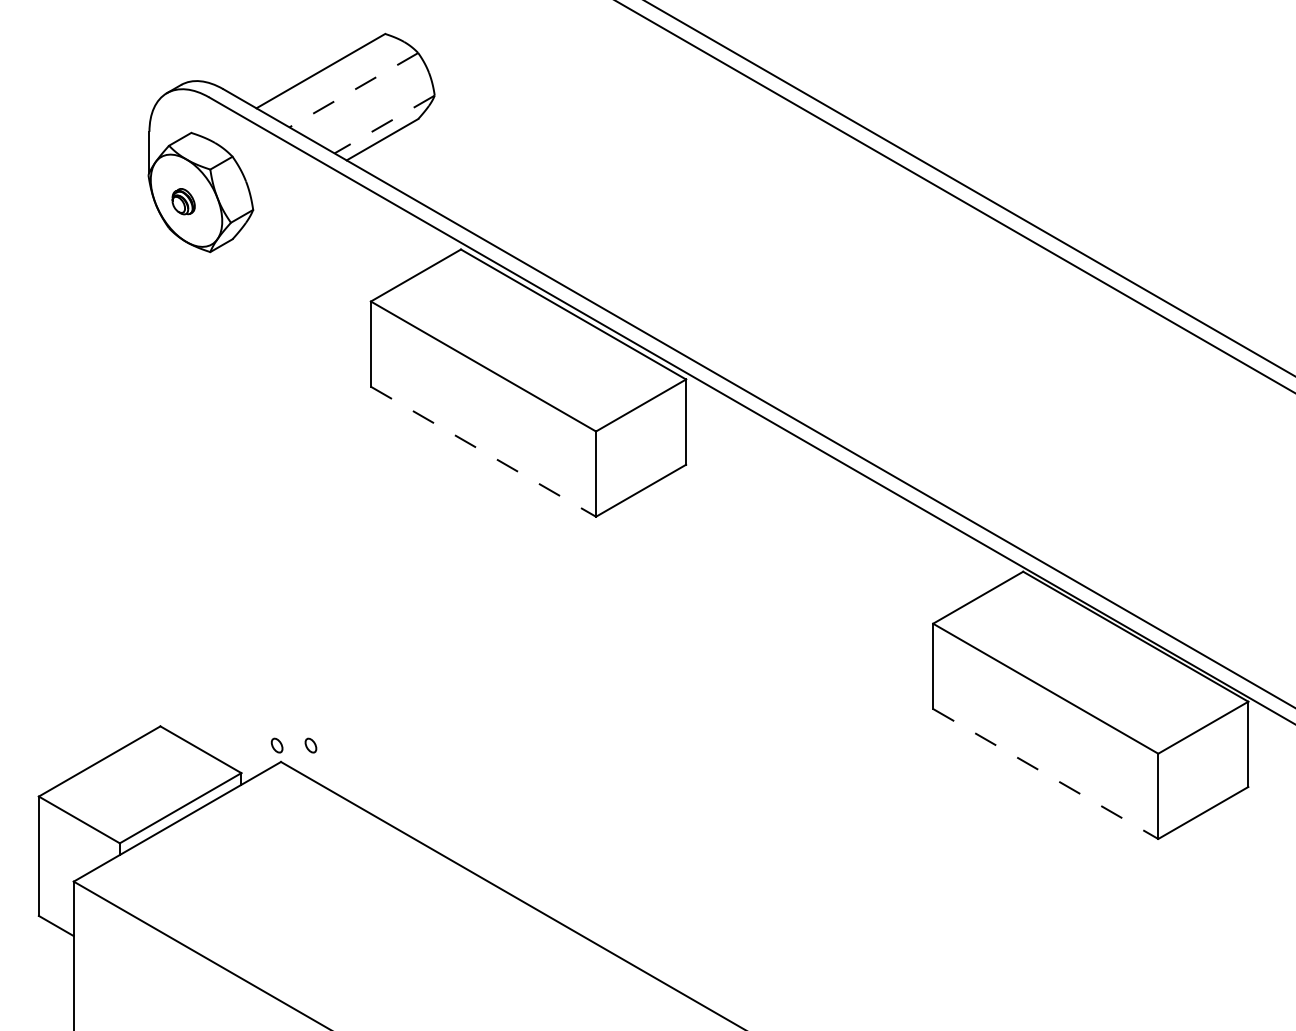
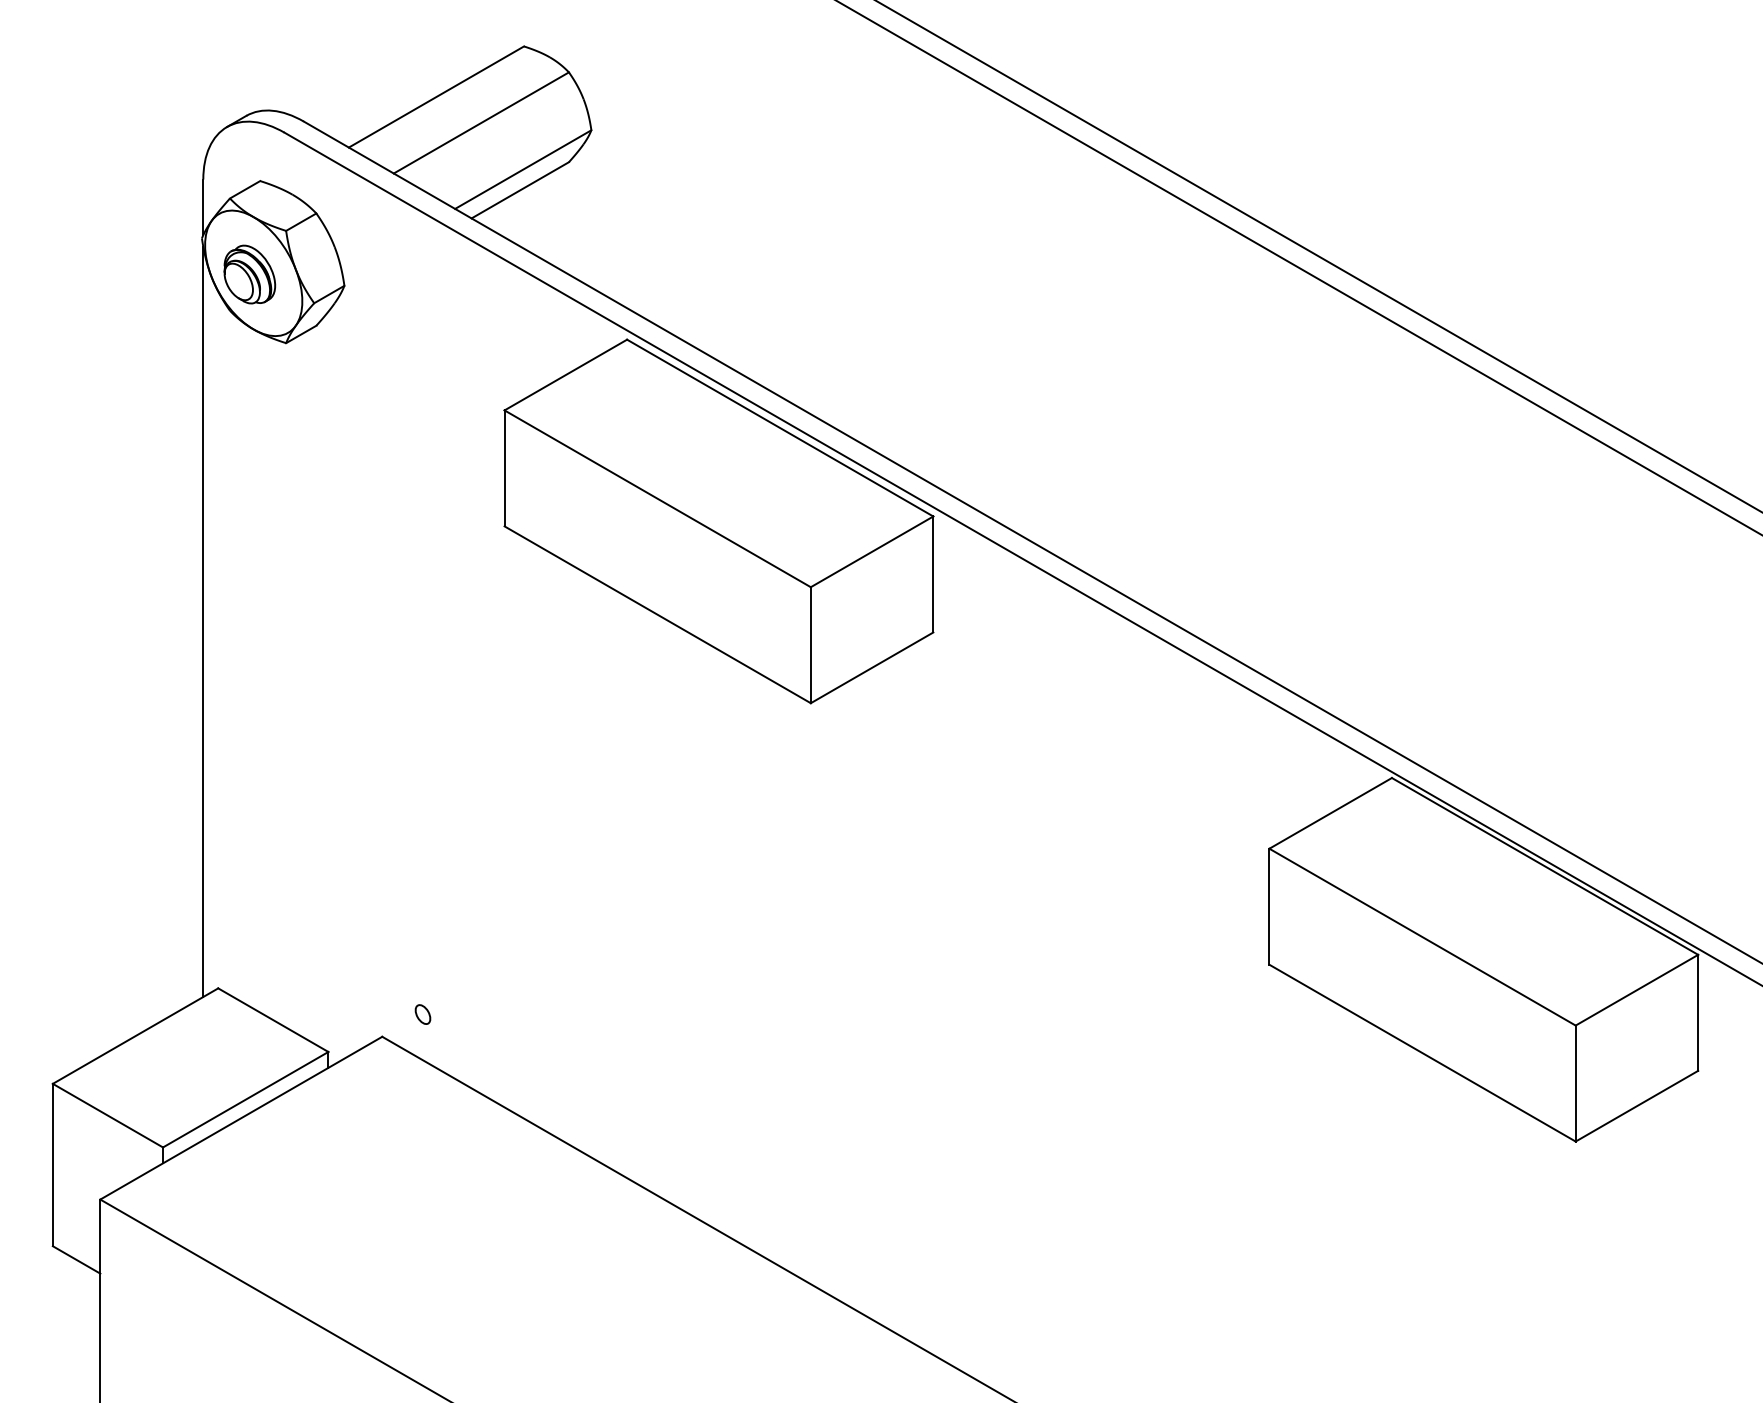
line: (353, 90) -> (480, 123), dashed -> solid
line: (384, 124) -> (523, 169), dashed -> solid
part: (183, 201) -> (249, 274), size x1.67
line: (483, 451) -> (657, 614), dashed -> solid
line: (149, 456) -> (203, 621), added
part: (276, 745) -> (376, 1014), removed
line: (1045, 774) -> (1422, 1053), dashed -> solid

